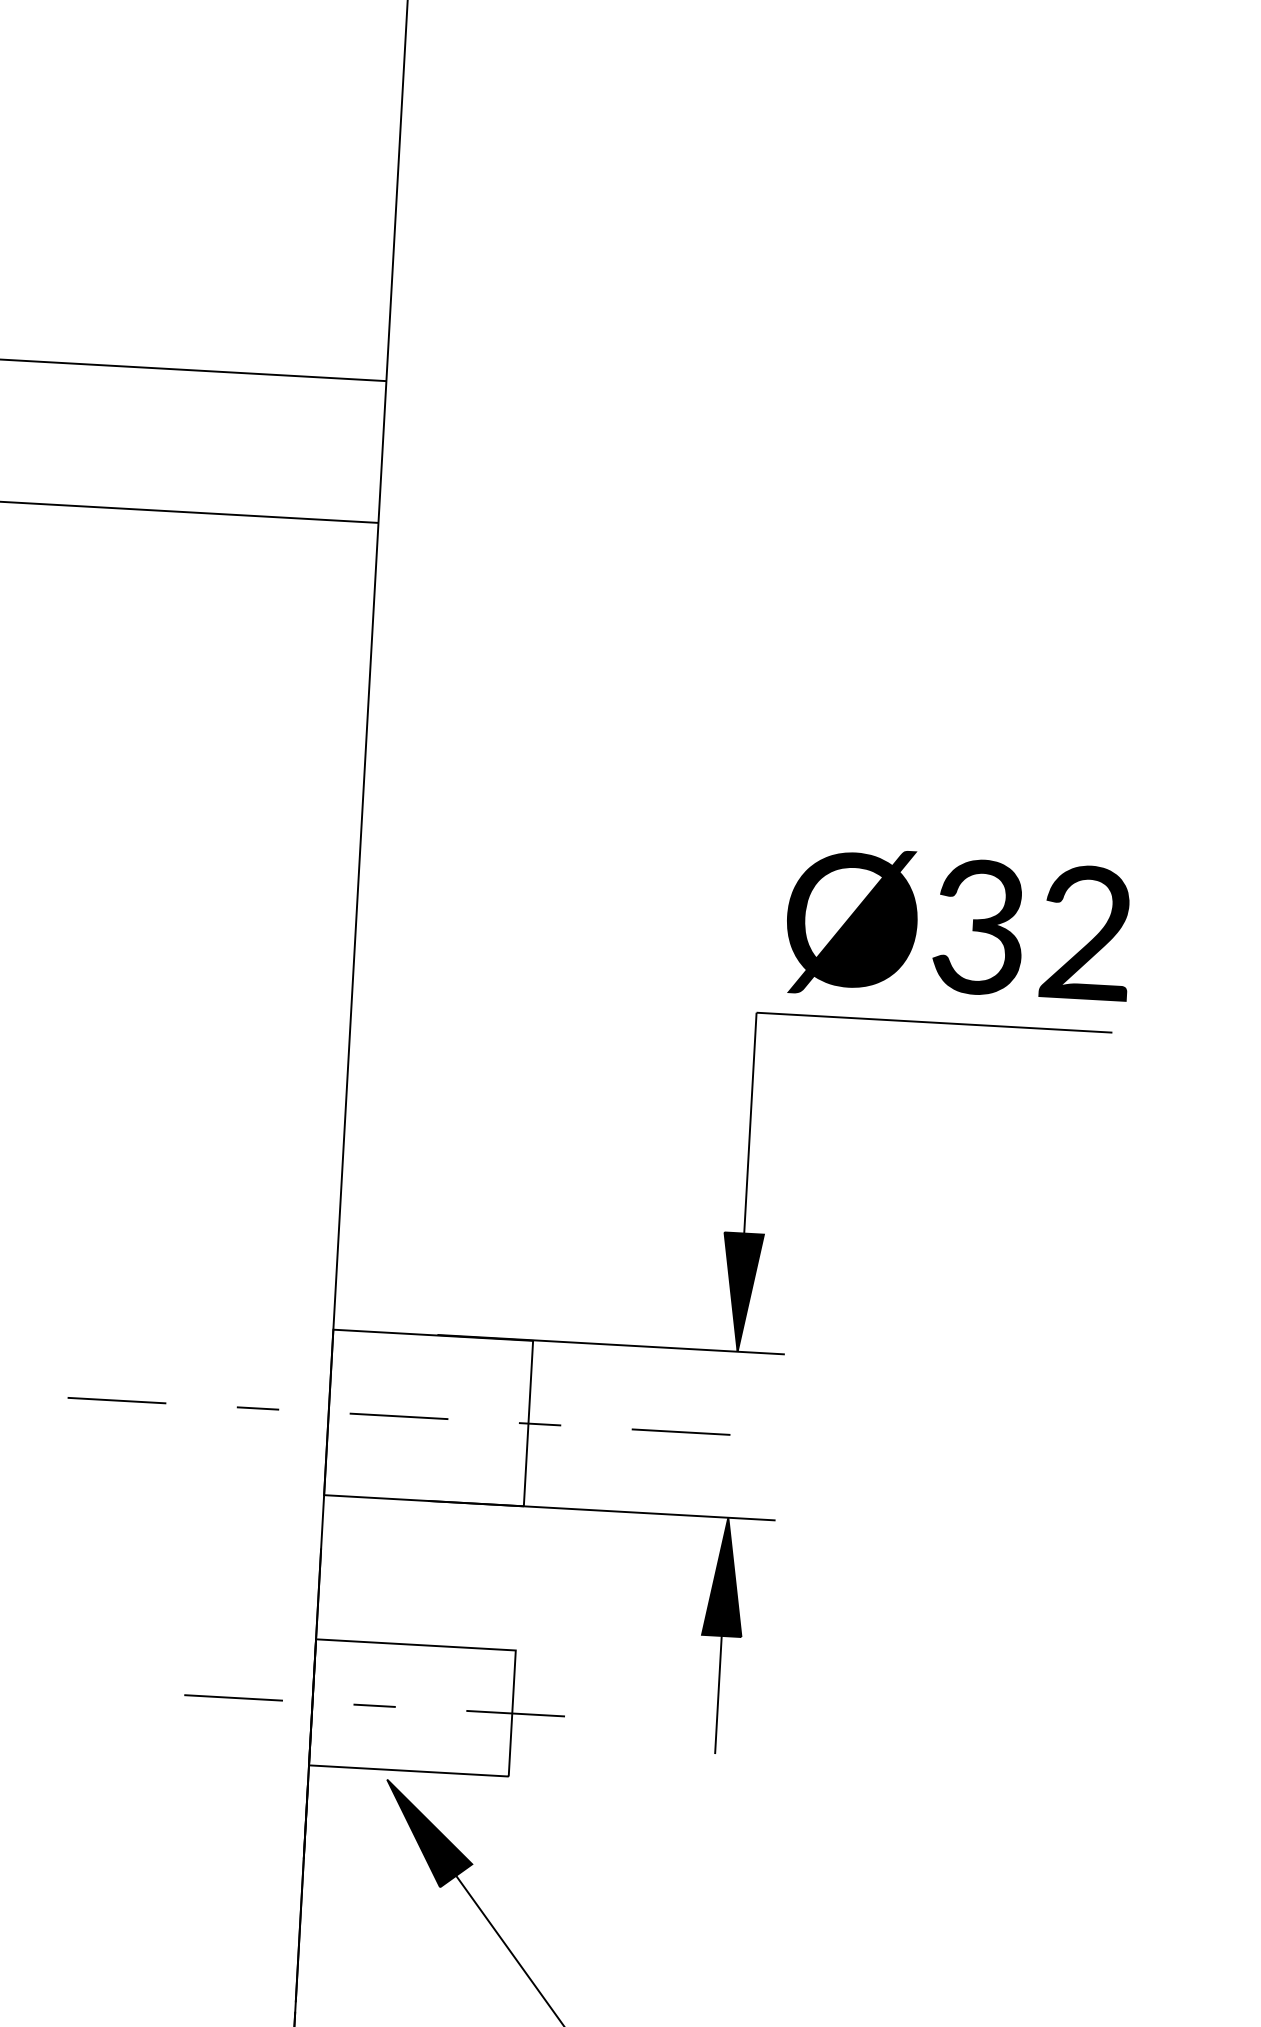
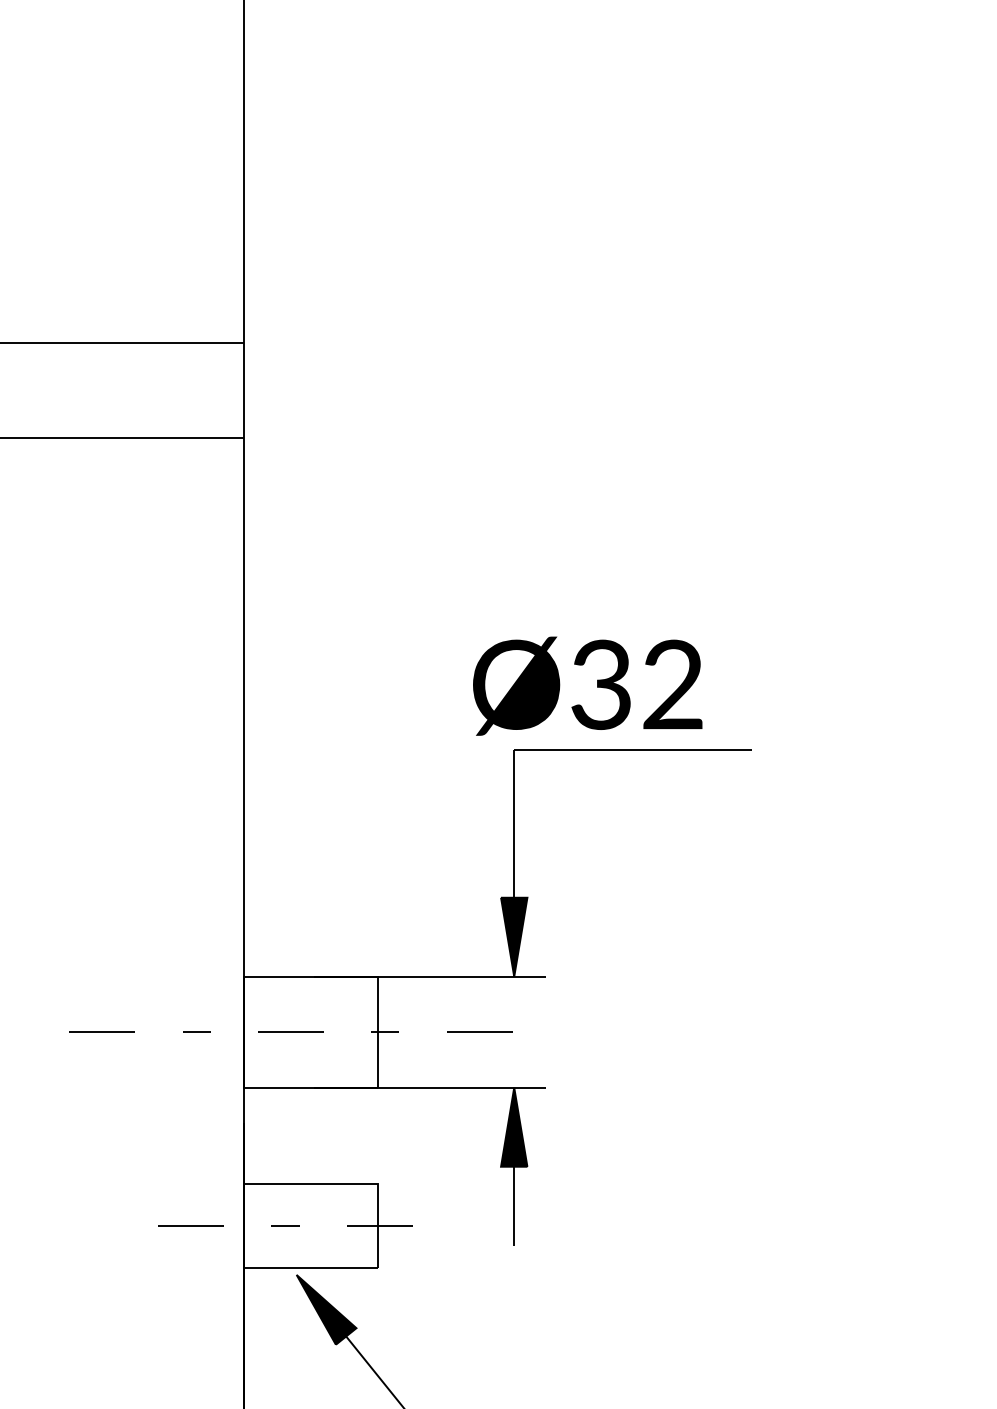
text: (958, 927) -> (587, 685), moved

